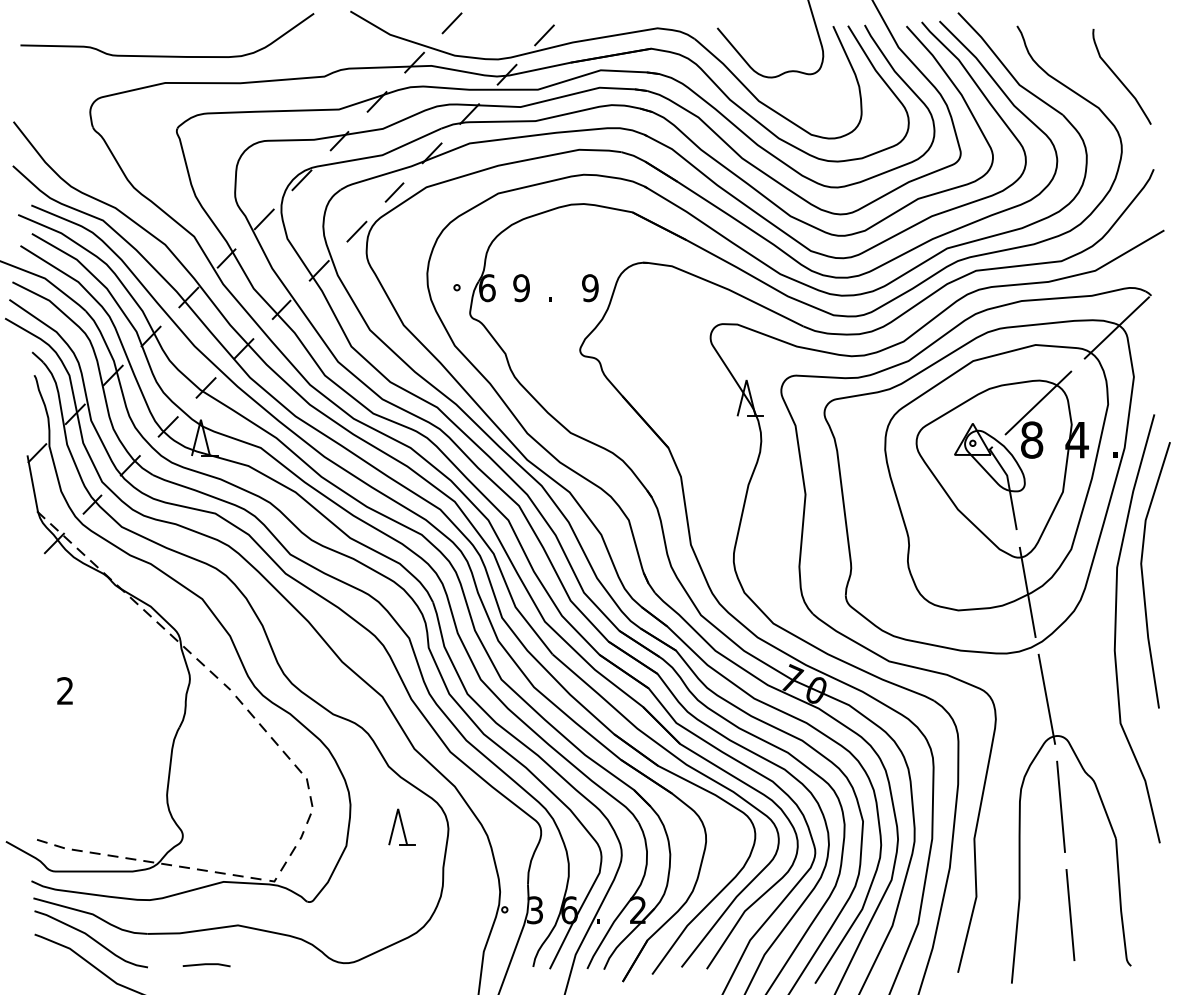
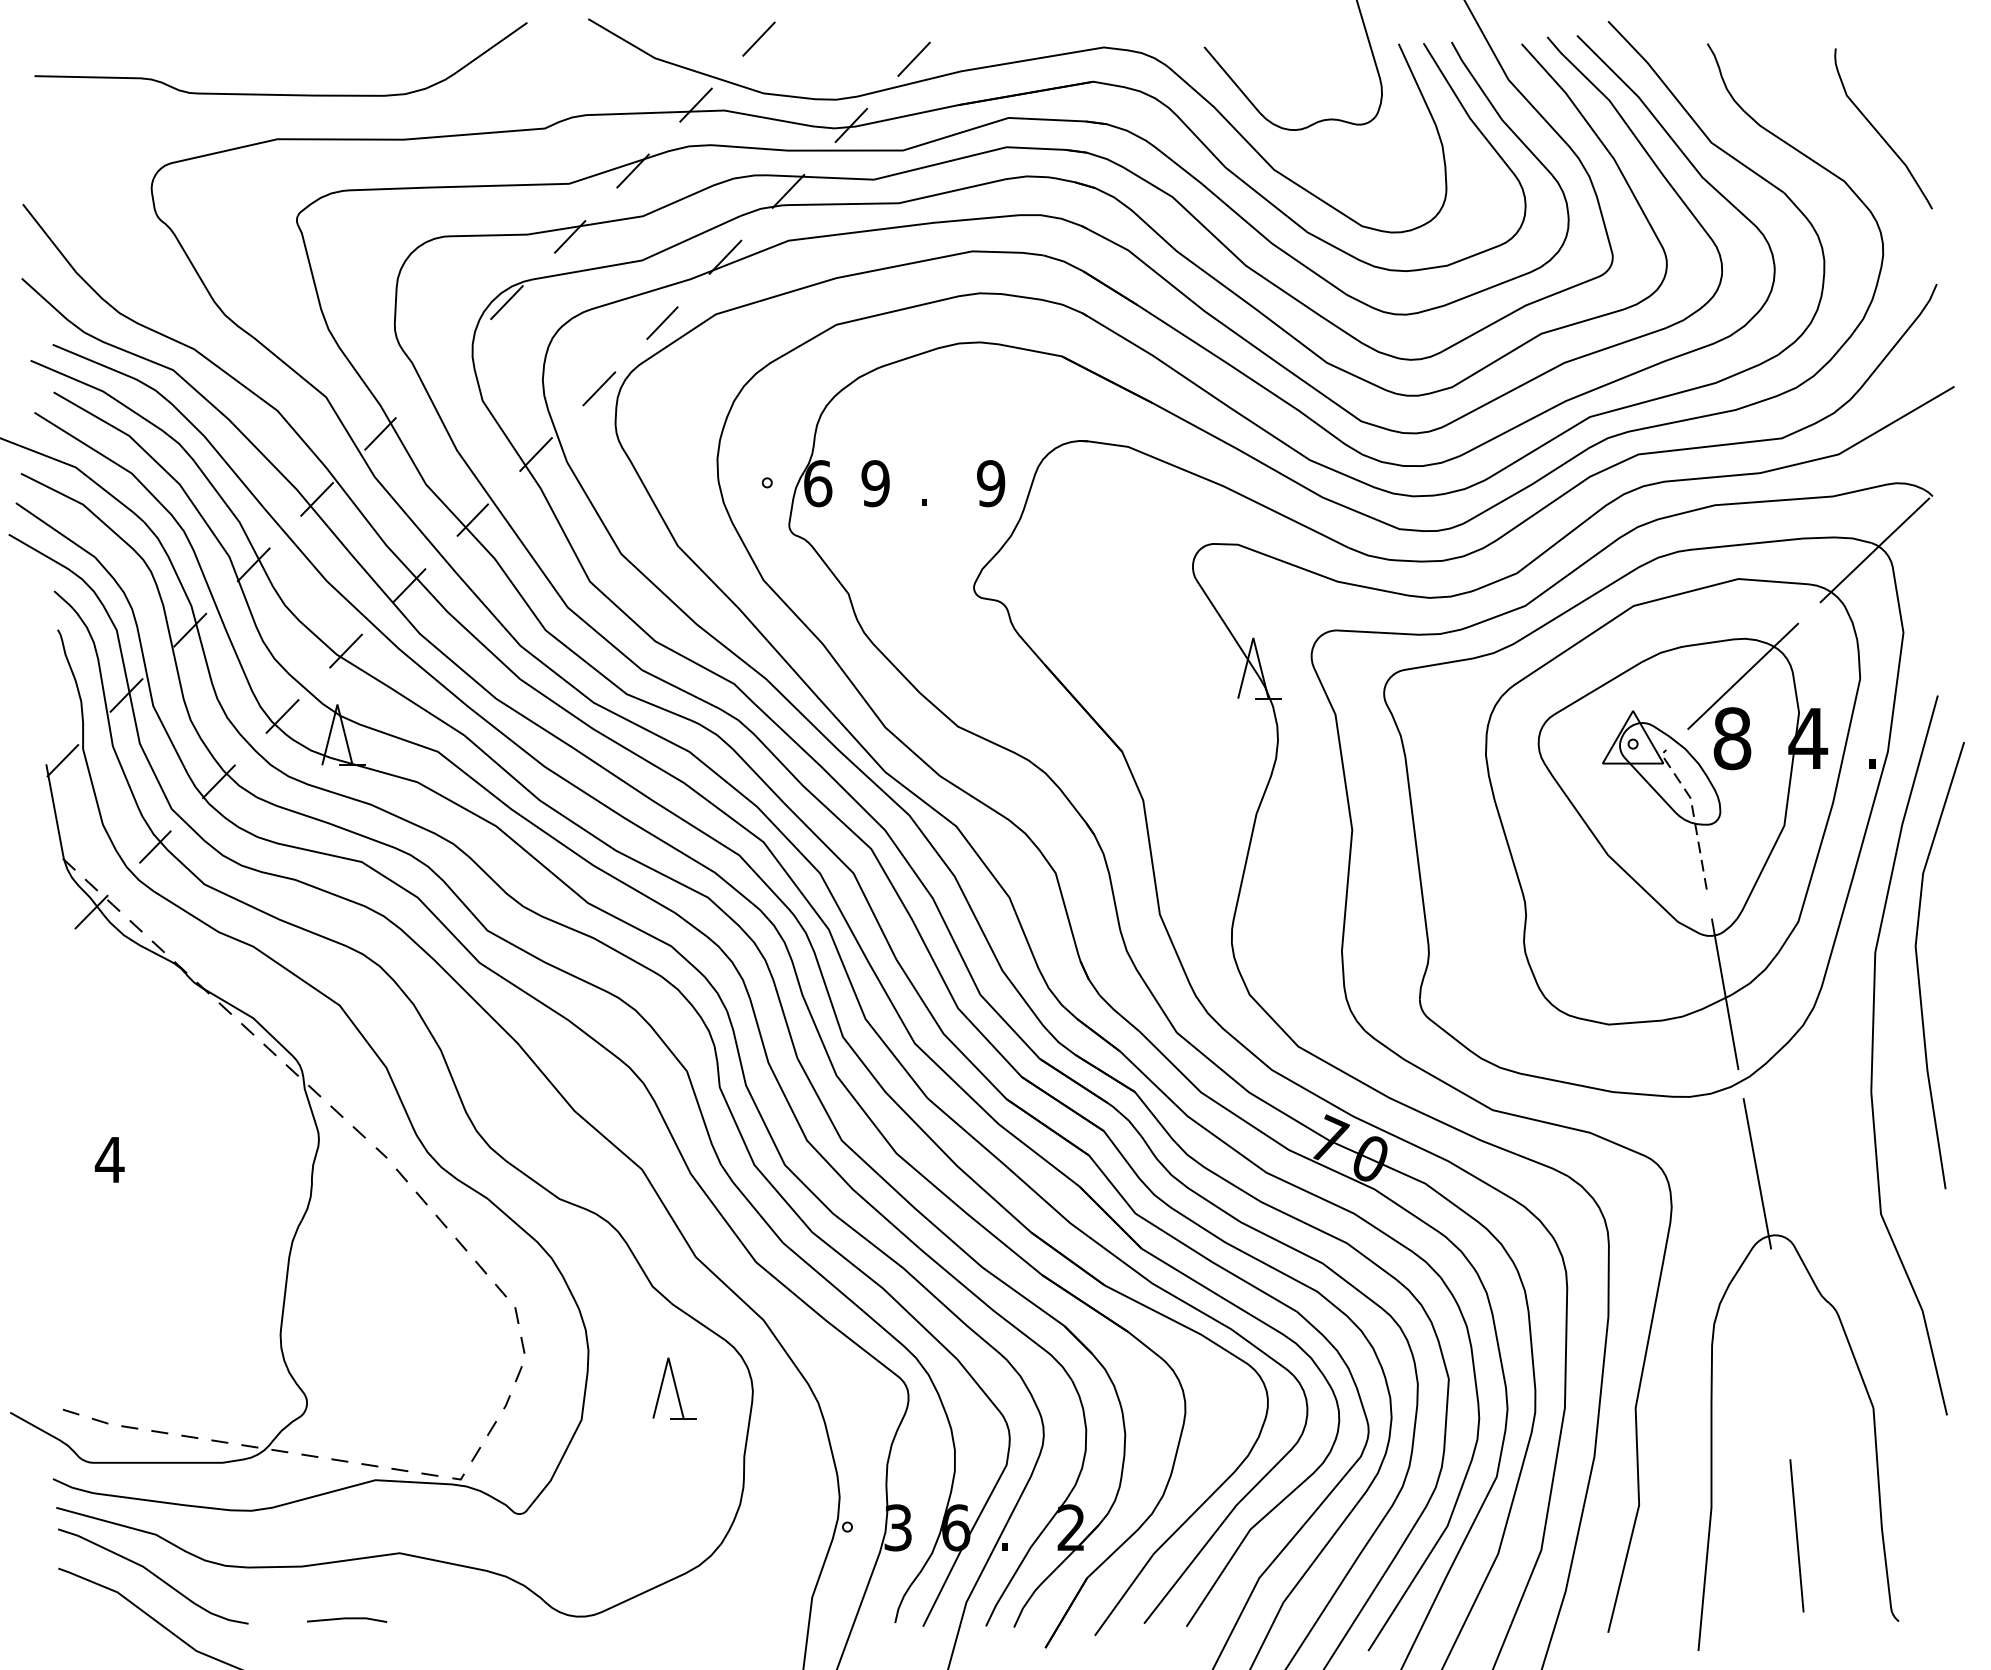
line: (263, 219) -> (442, 368), removed
line: (1008, 484) -> (1692, 813), solid -> dashed
text: (65, 690) -> (110, 1158), 2 -> 4
line: (1060, 806) -> (1780, 1353), removed

